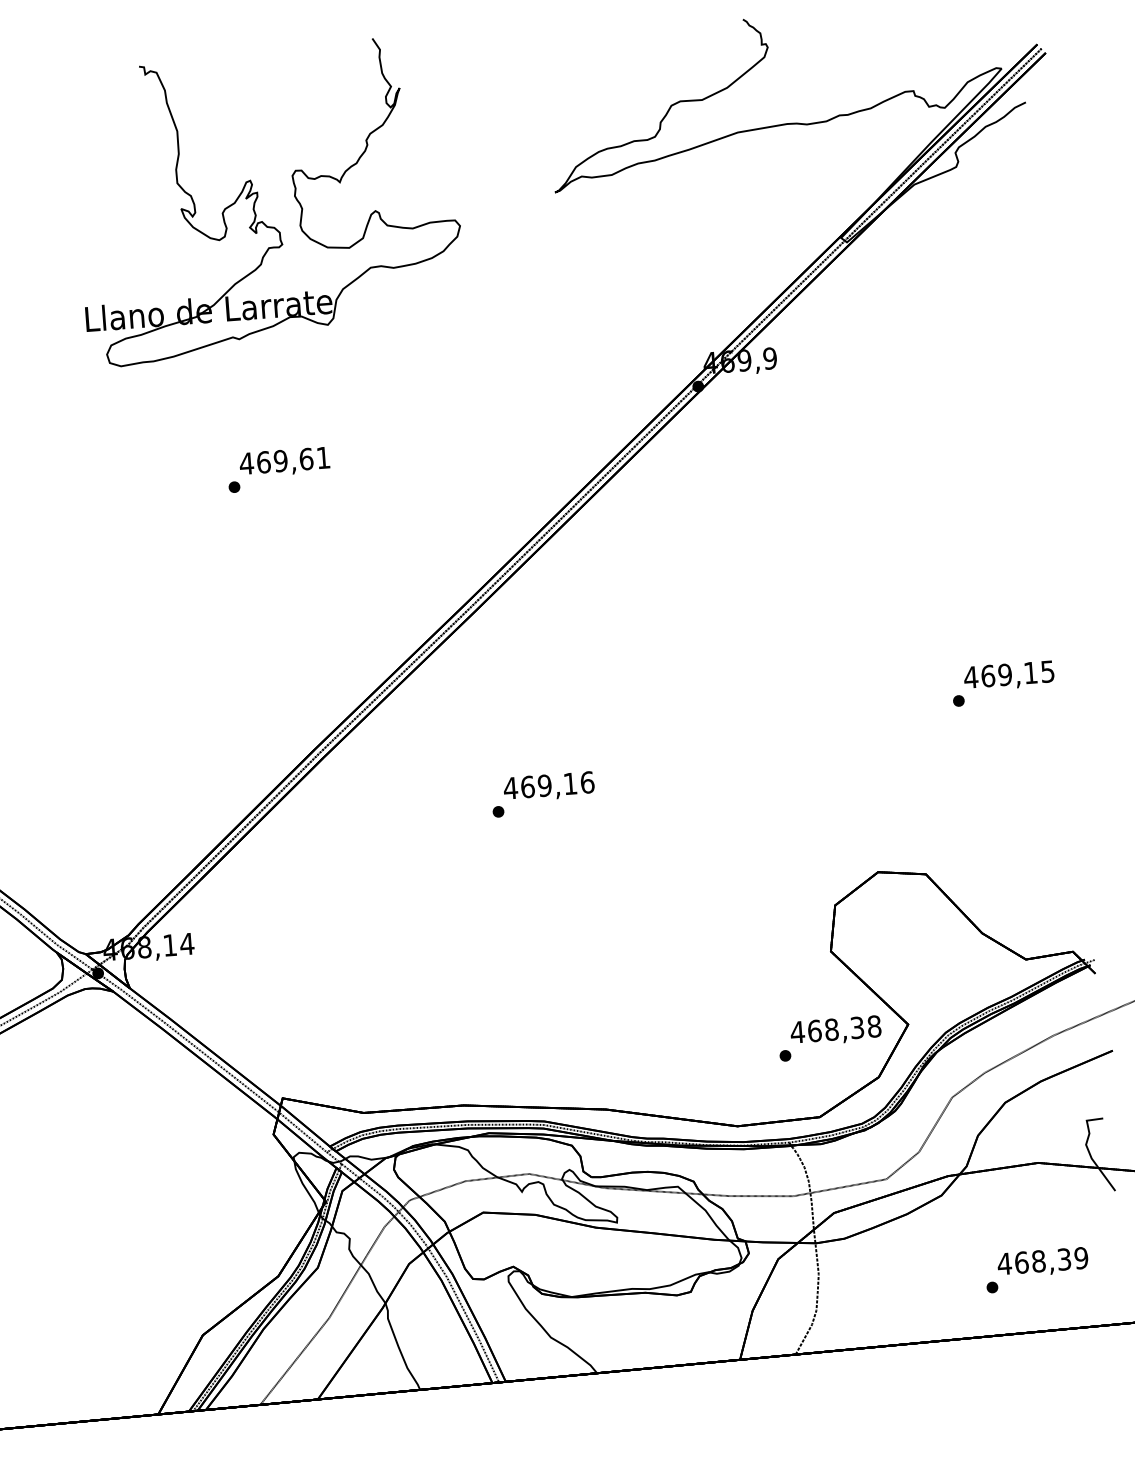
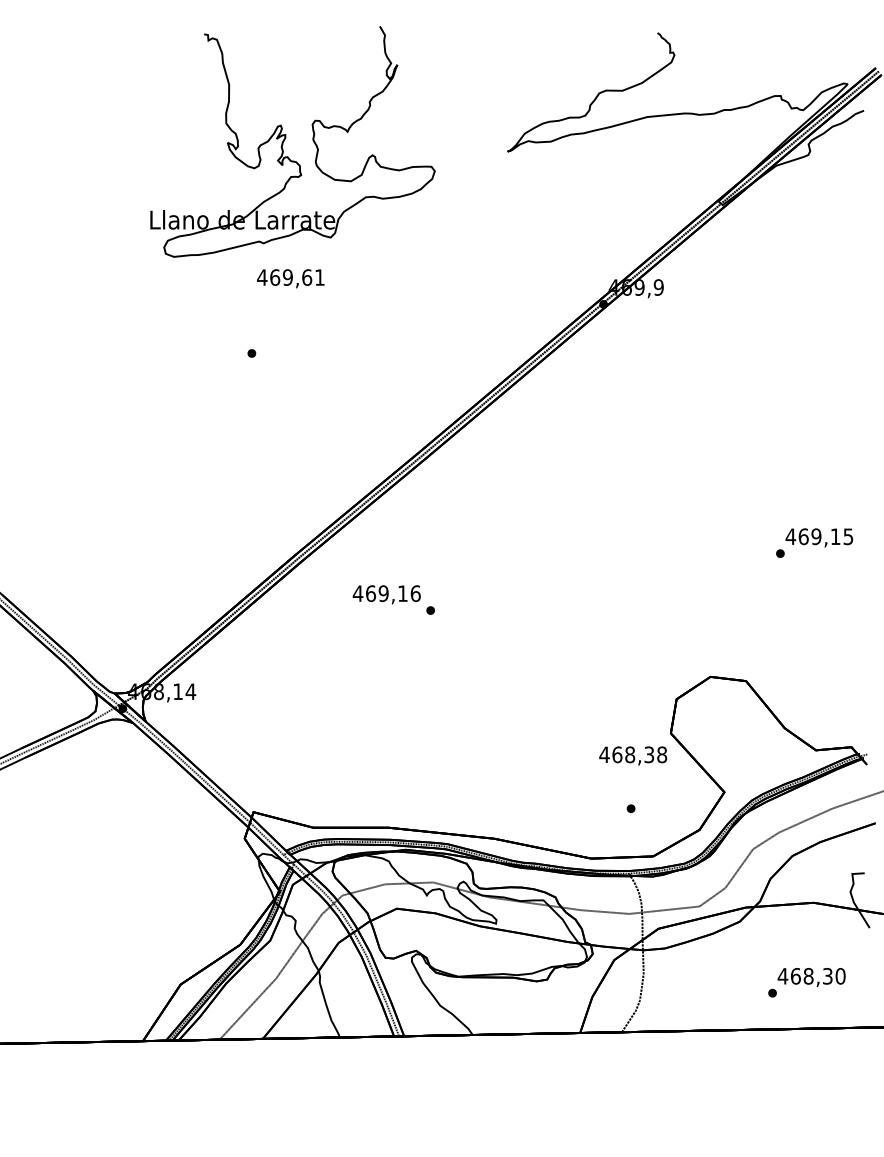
text: (284, 462) -> (290, 278), moved
text: (548, 786) -> (386, 594), moved
text: (836, 1030) -> (633, 755), moved
text: (1081, 1258) -> (840, 976), 468,39 -> 468,30

